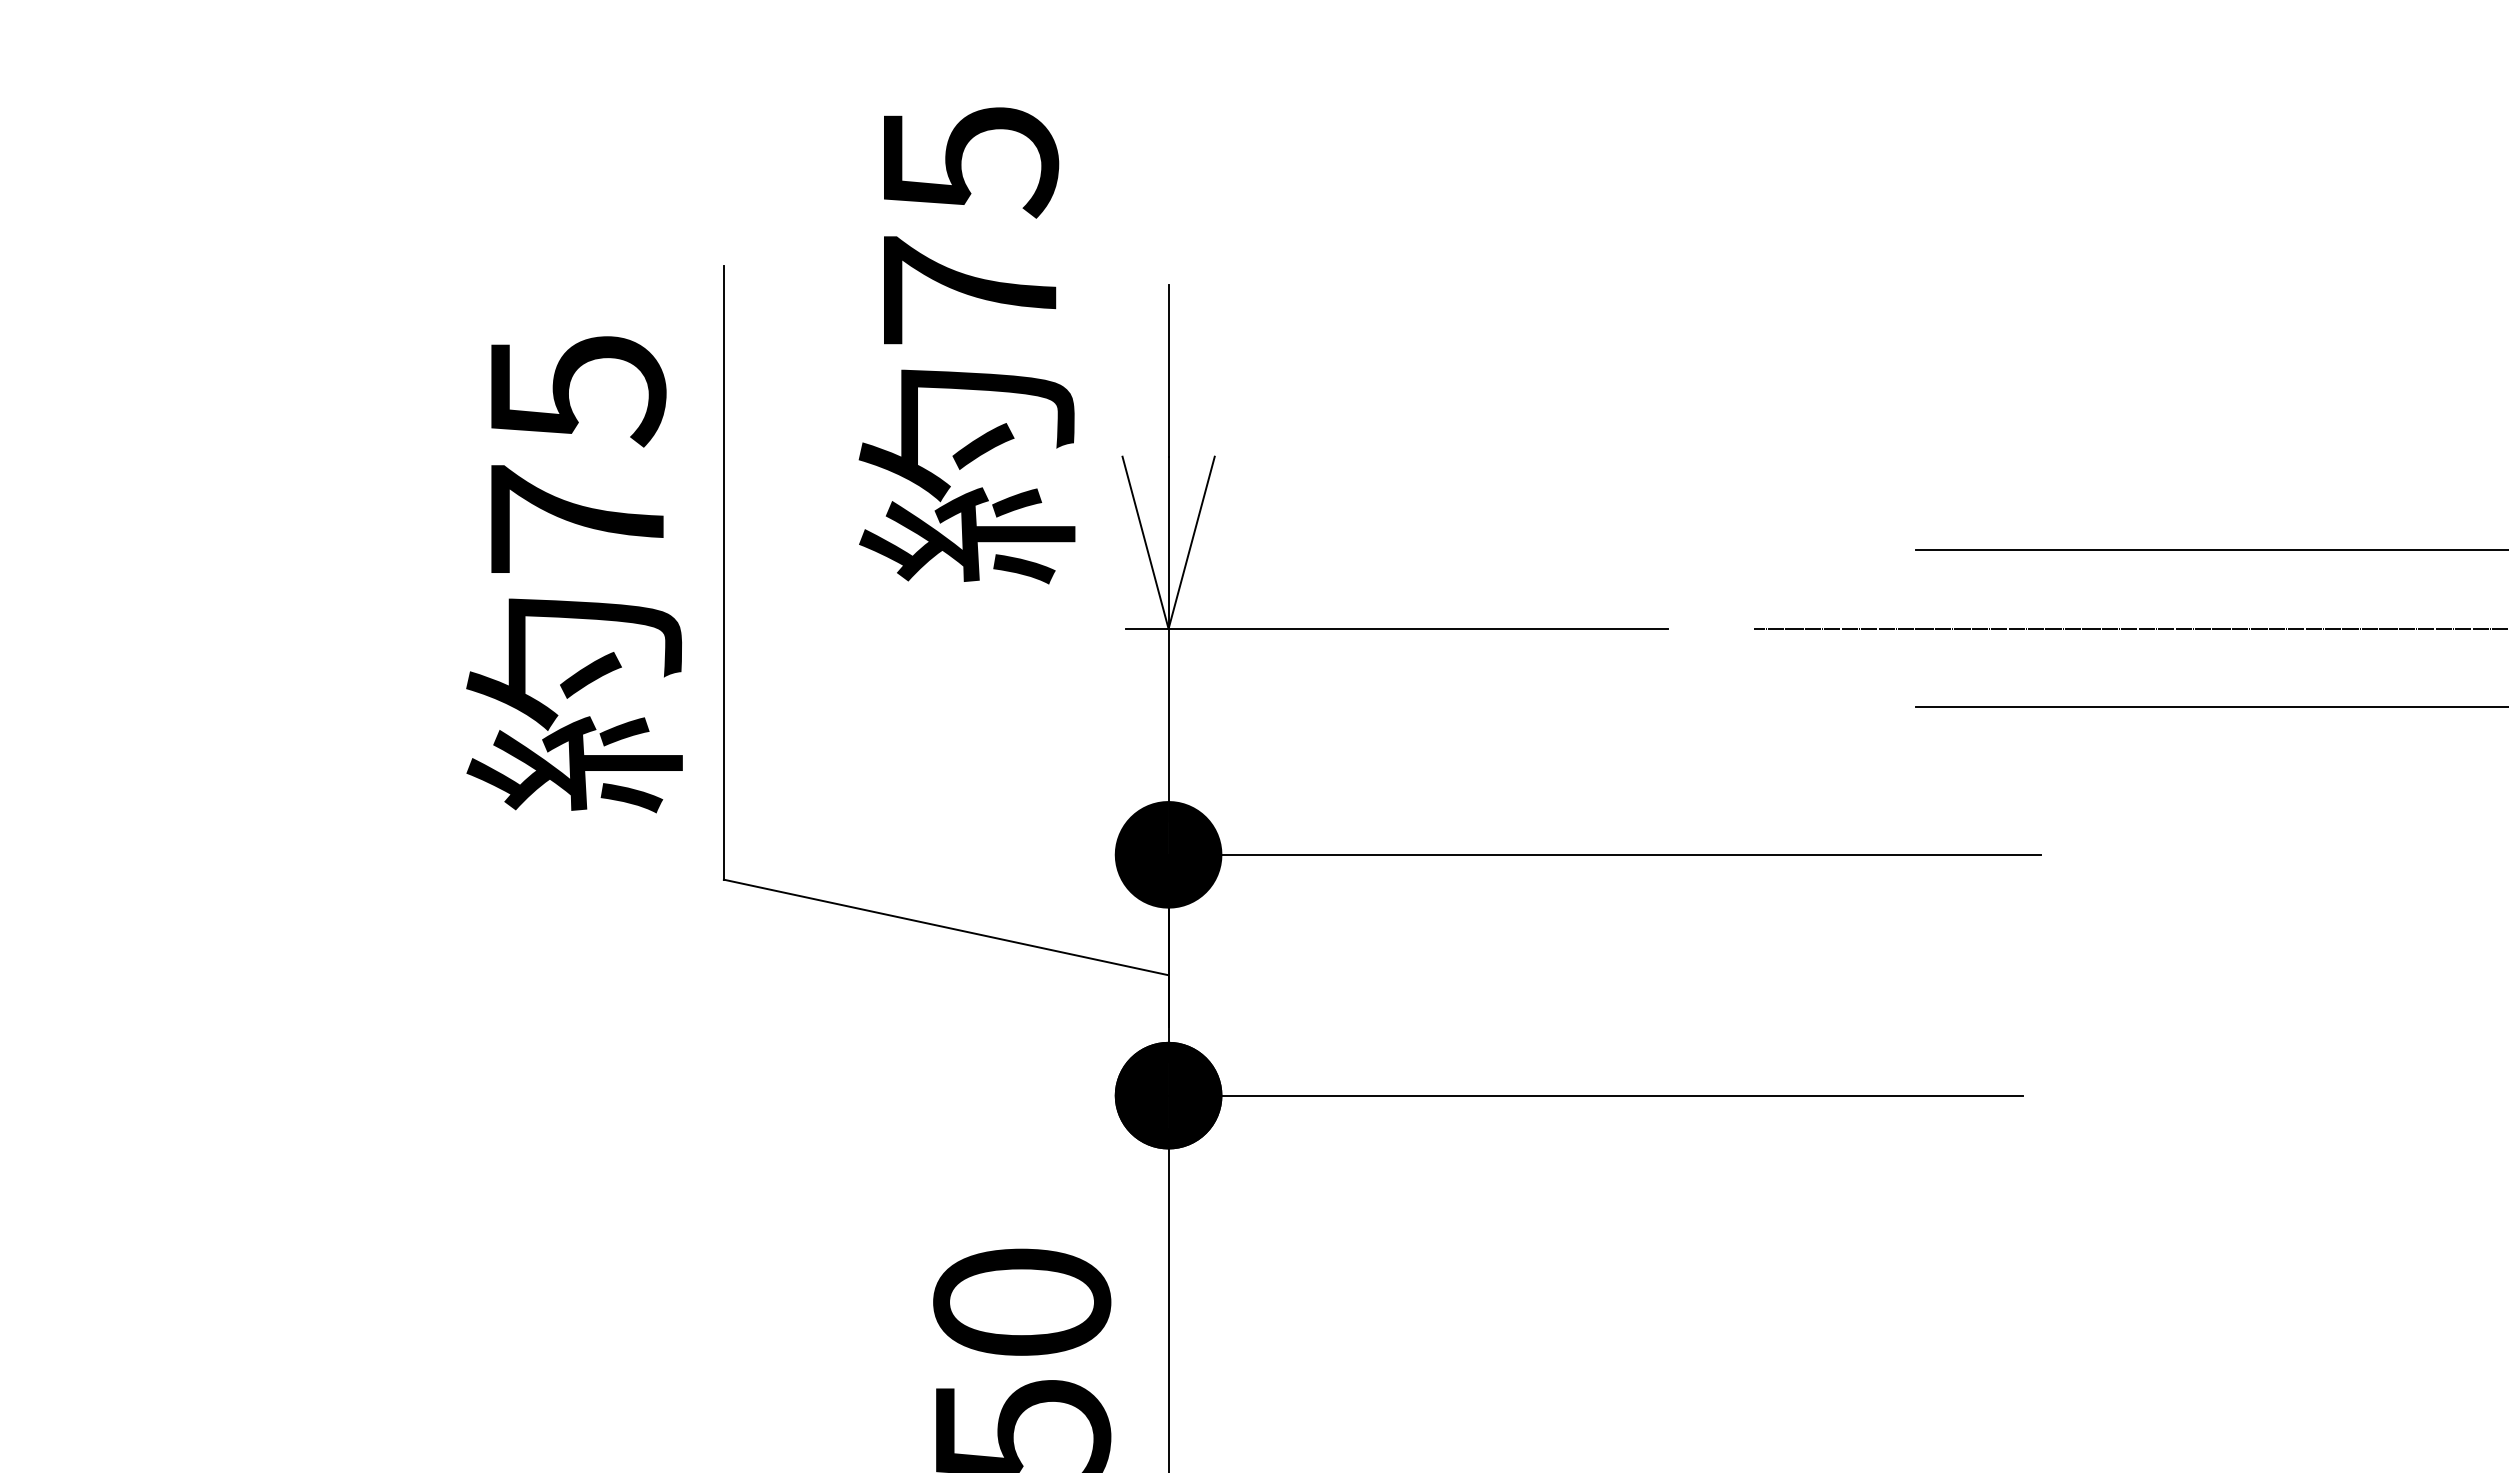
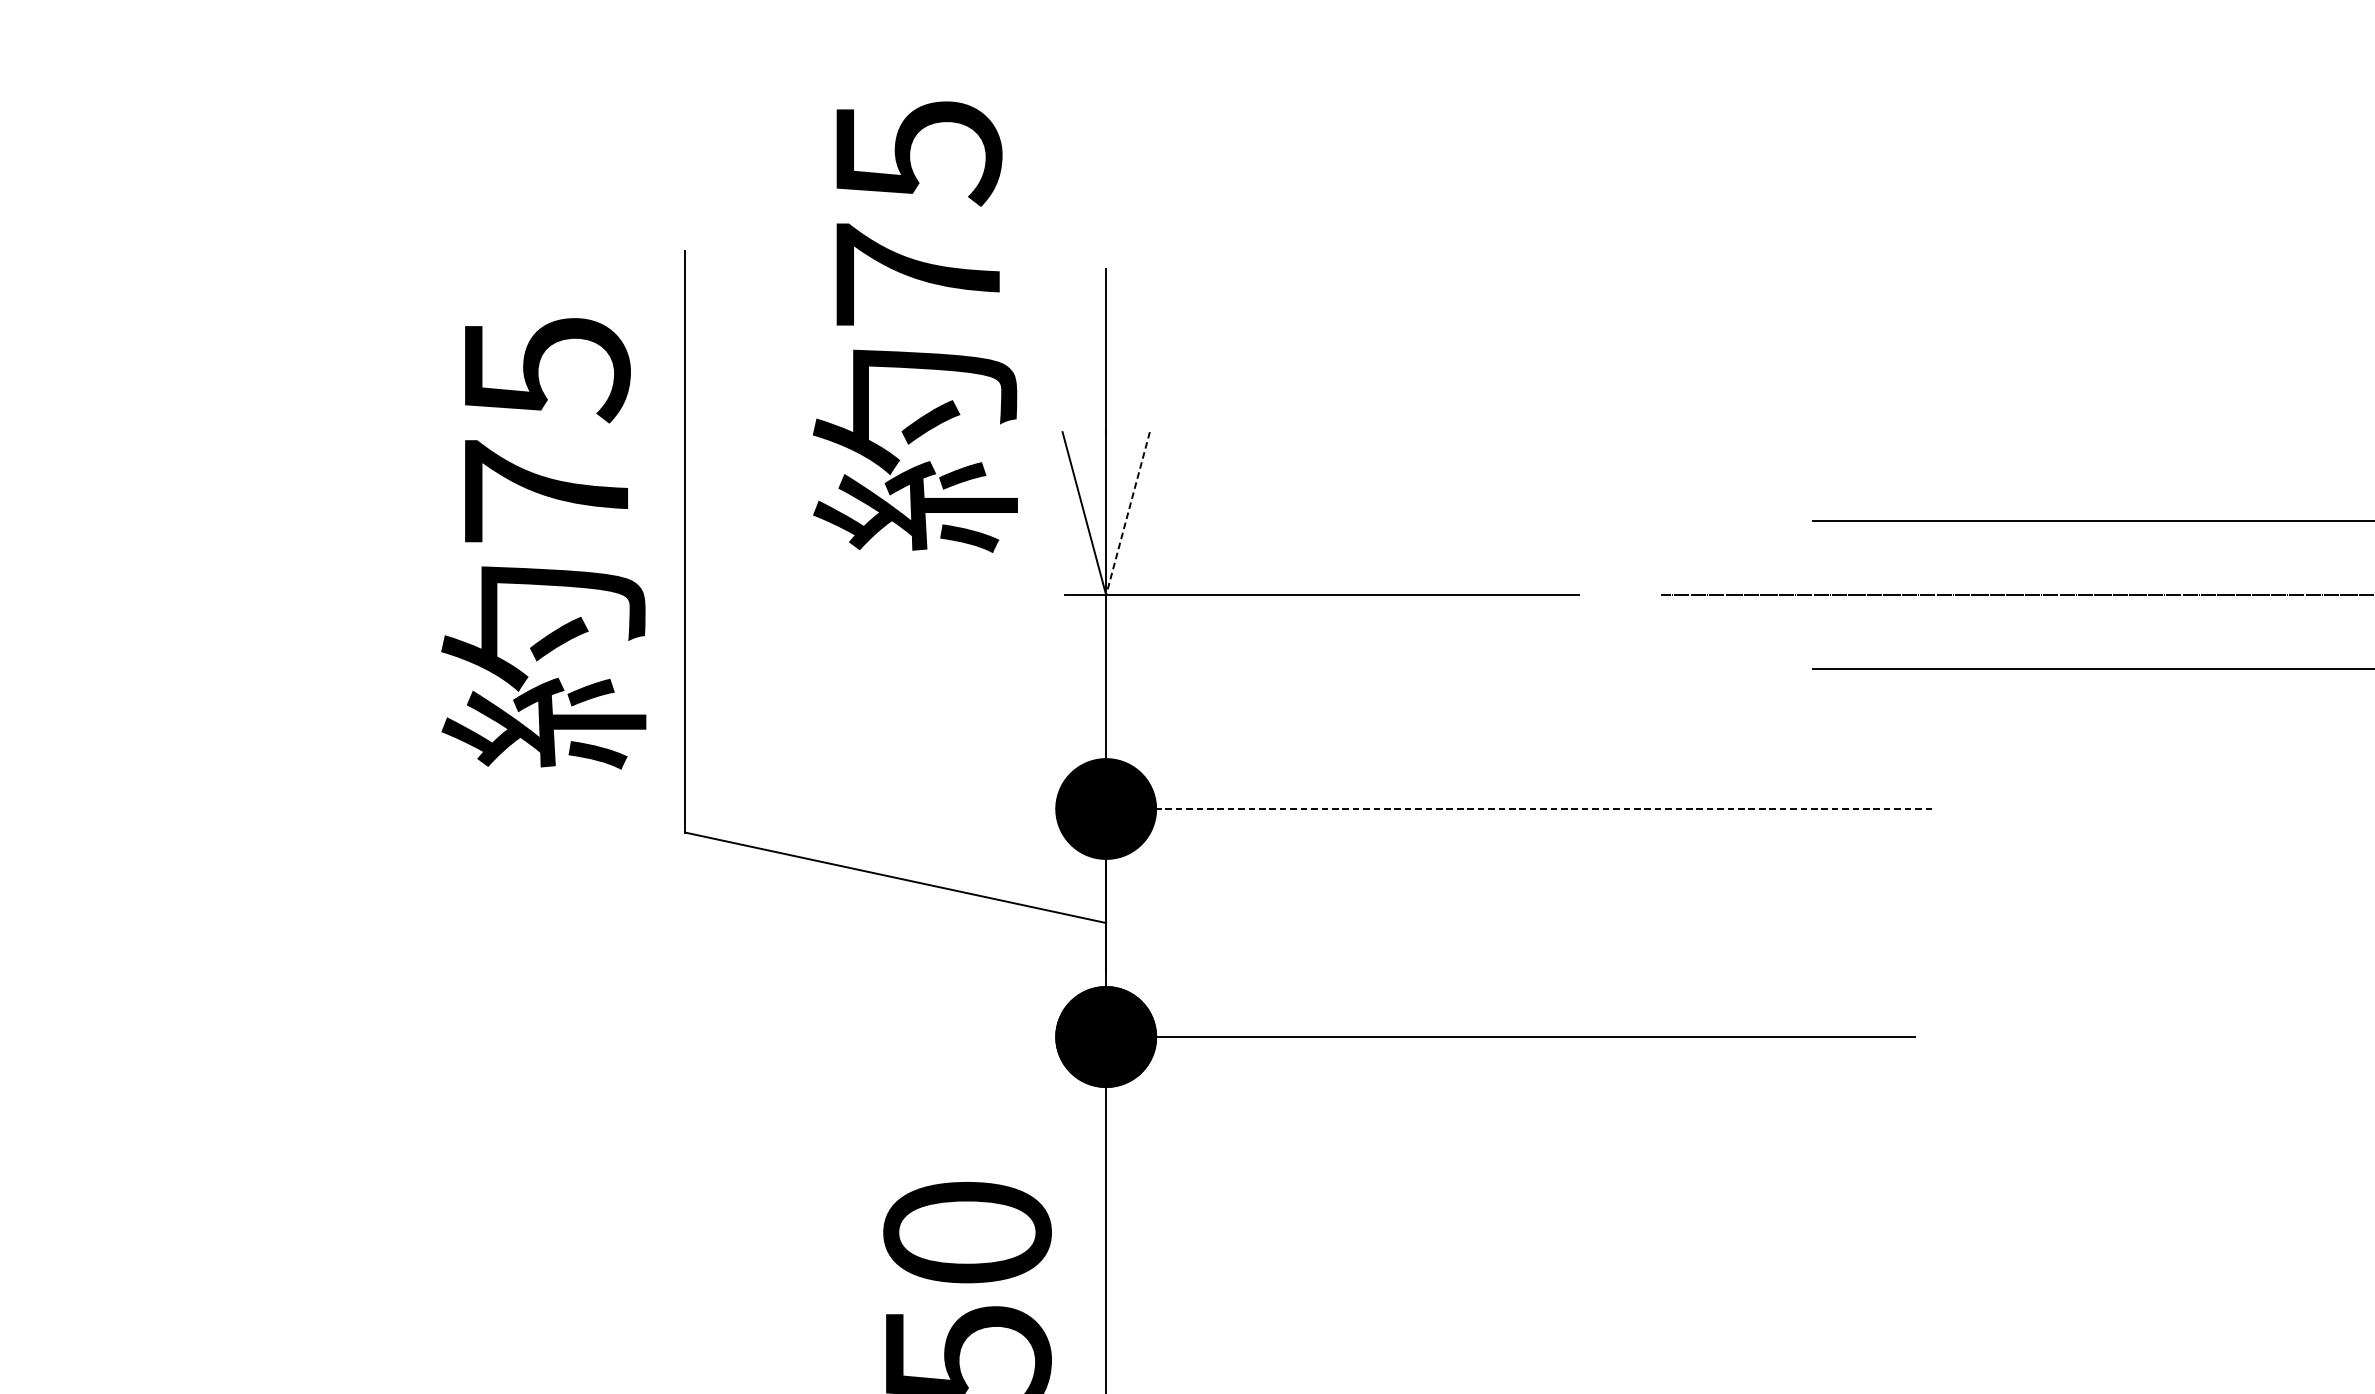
line: (1191, 543) -> (1127, 514), solid -> dashed
line: (1583, 854) -> (1498, 808), solid -> dashed

